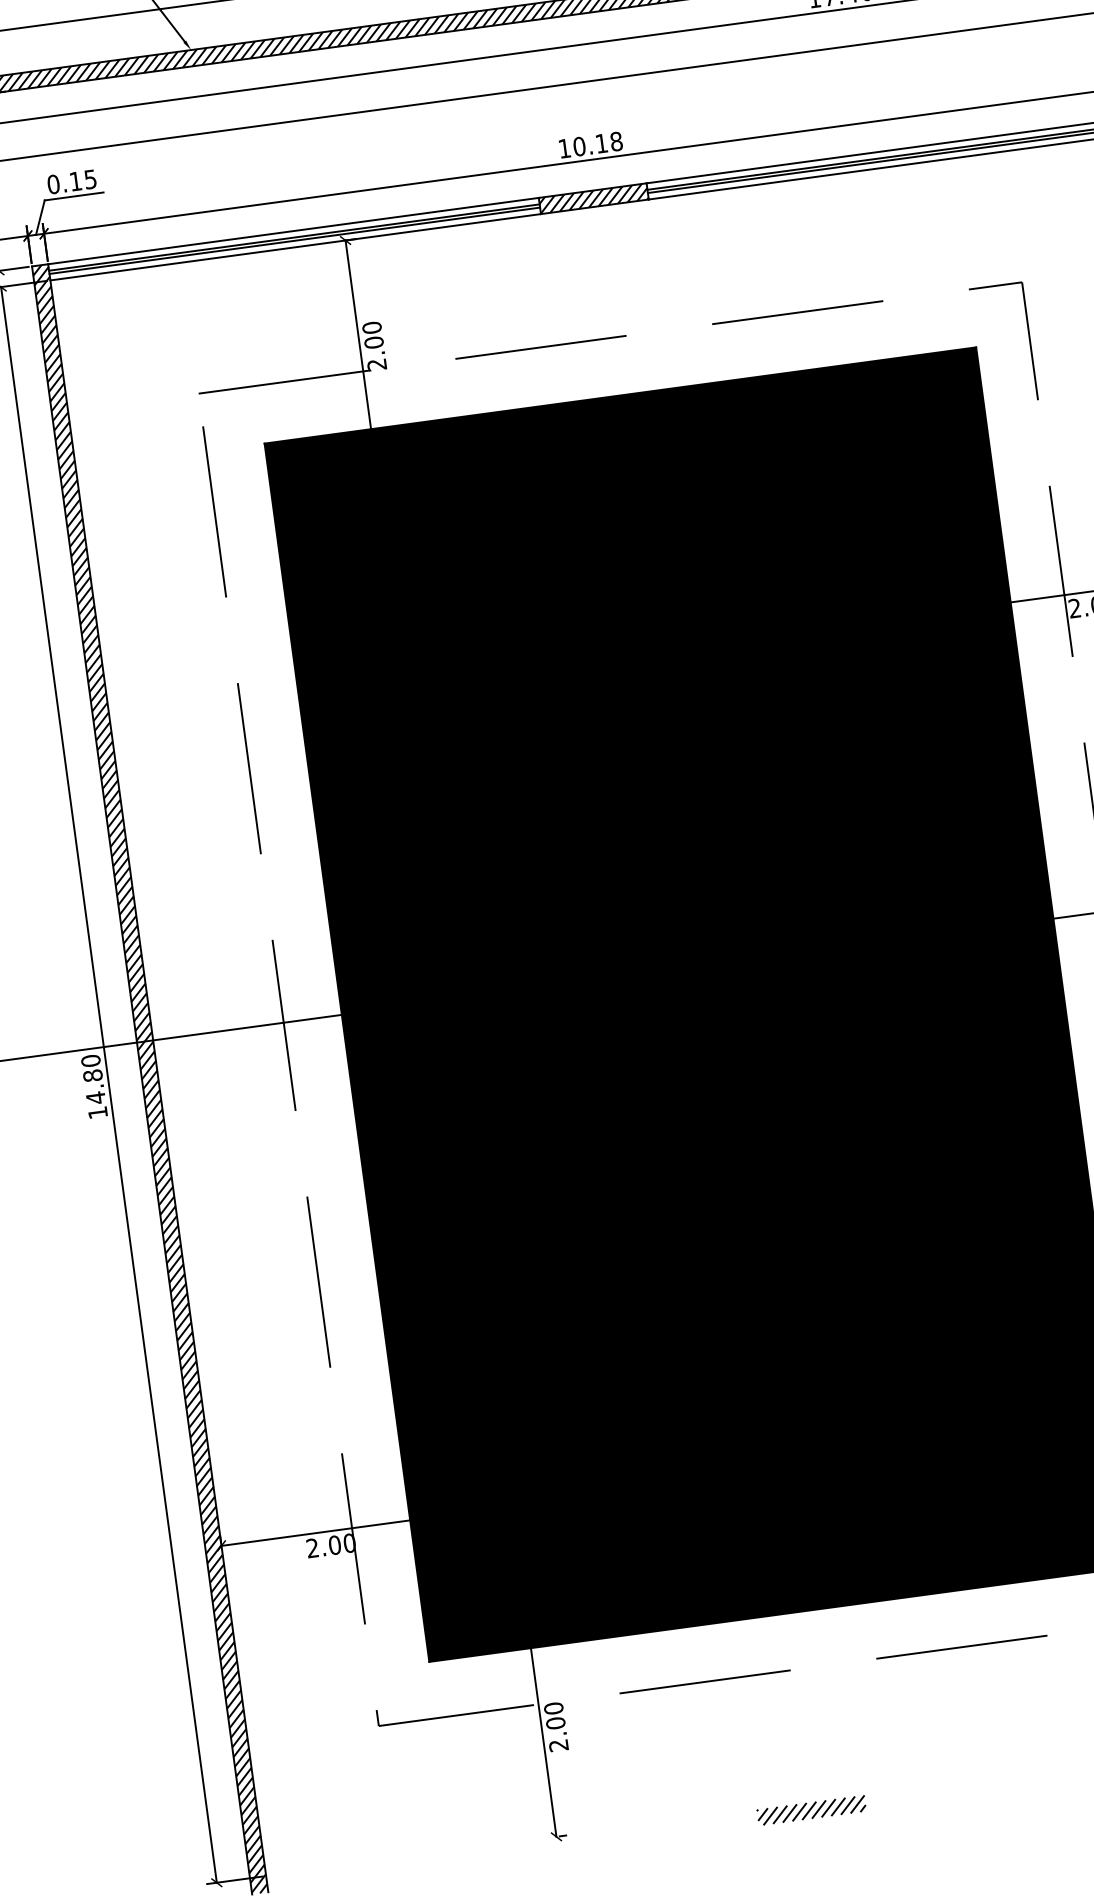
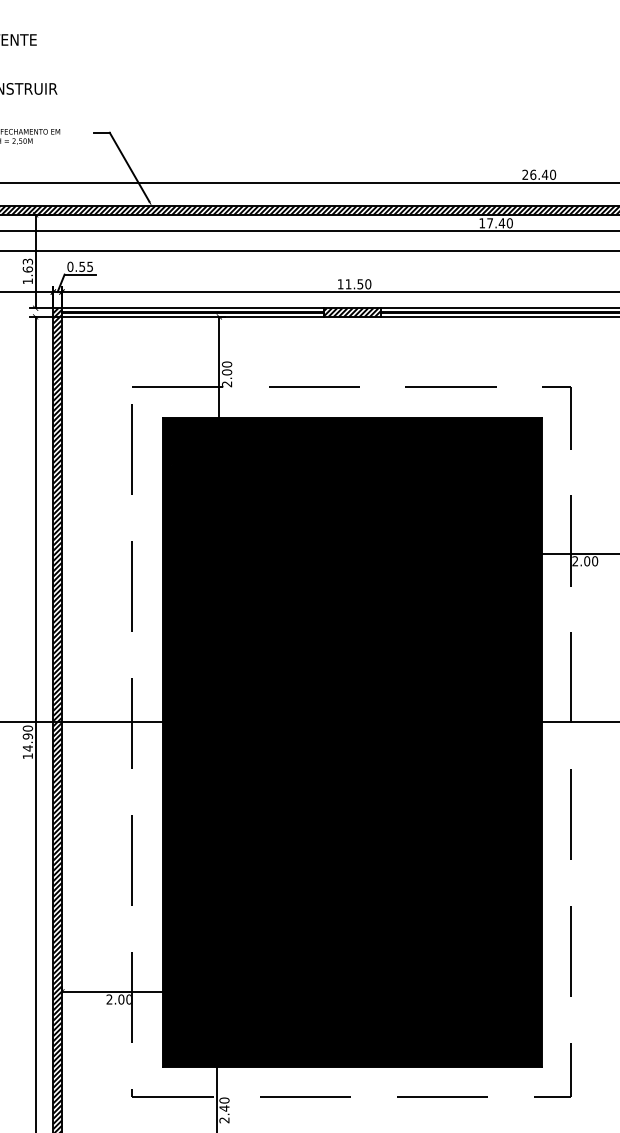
text: (598, 144) -> (358, 284), 10.18 -> 11.50
text: (76, 180) -> (82, 266), 0.15 -> 0.55
text: (94, 1075) -> (28, 736), 14.80 -> 14.90
text: (555, 1723) -> (224, 1108), 2.00 -> 2.40

